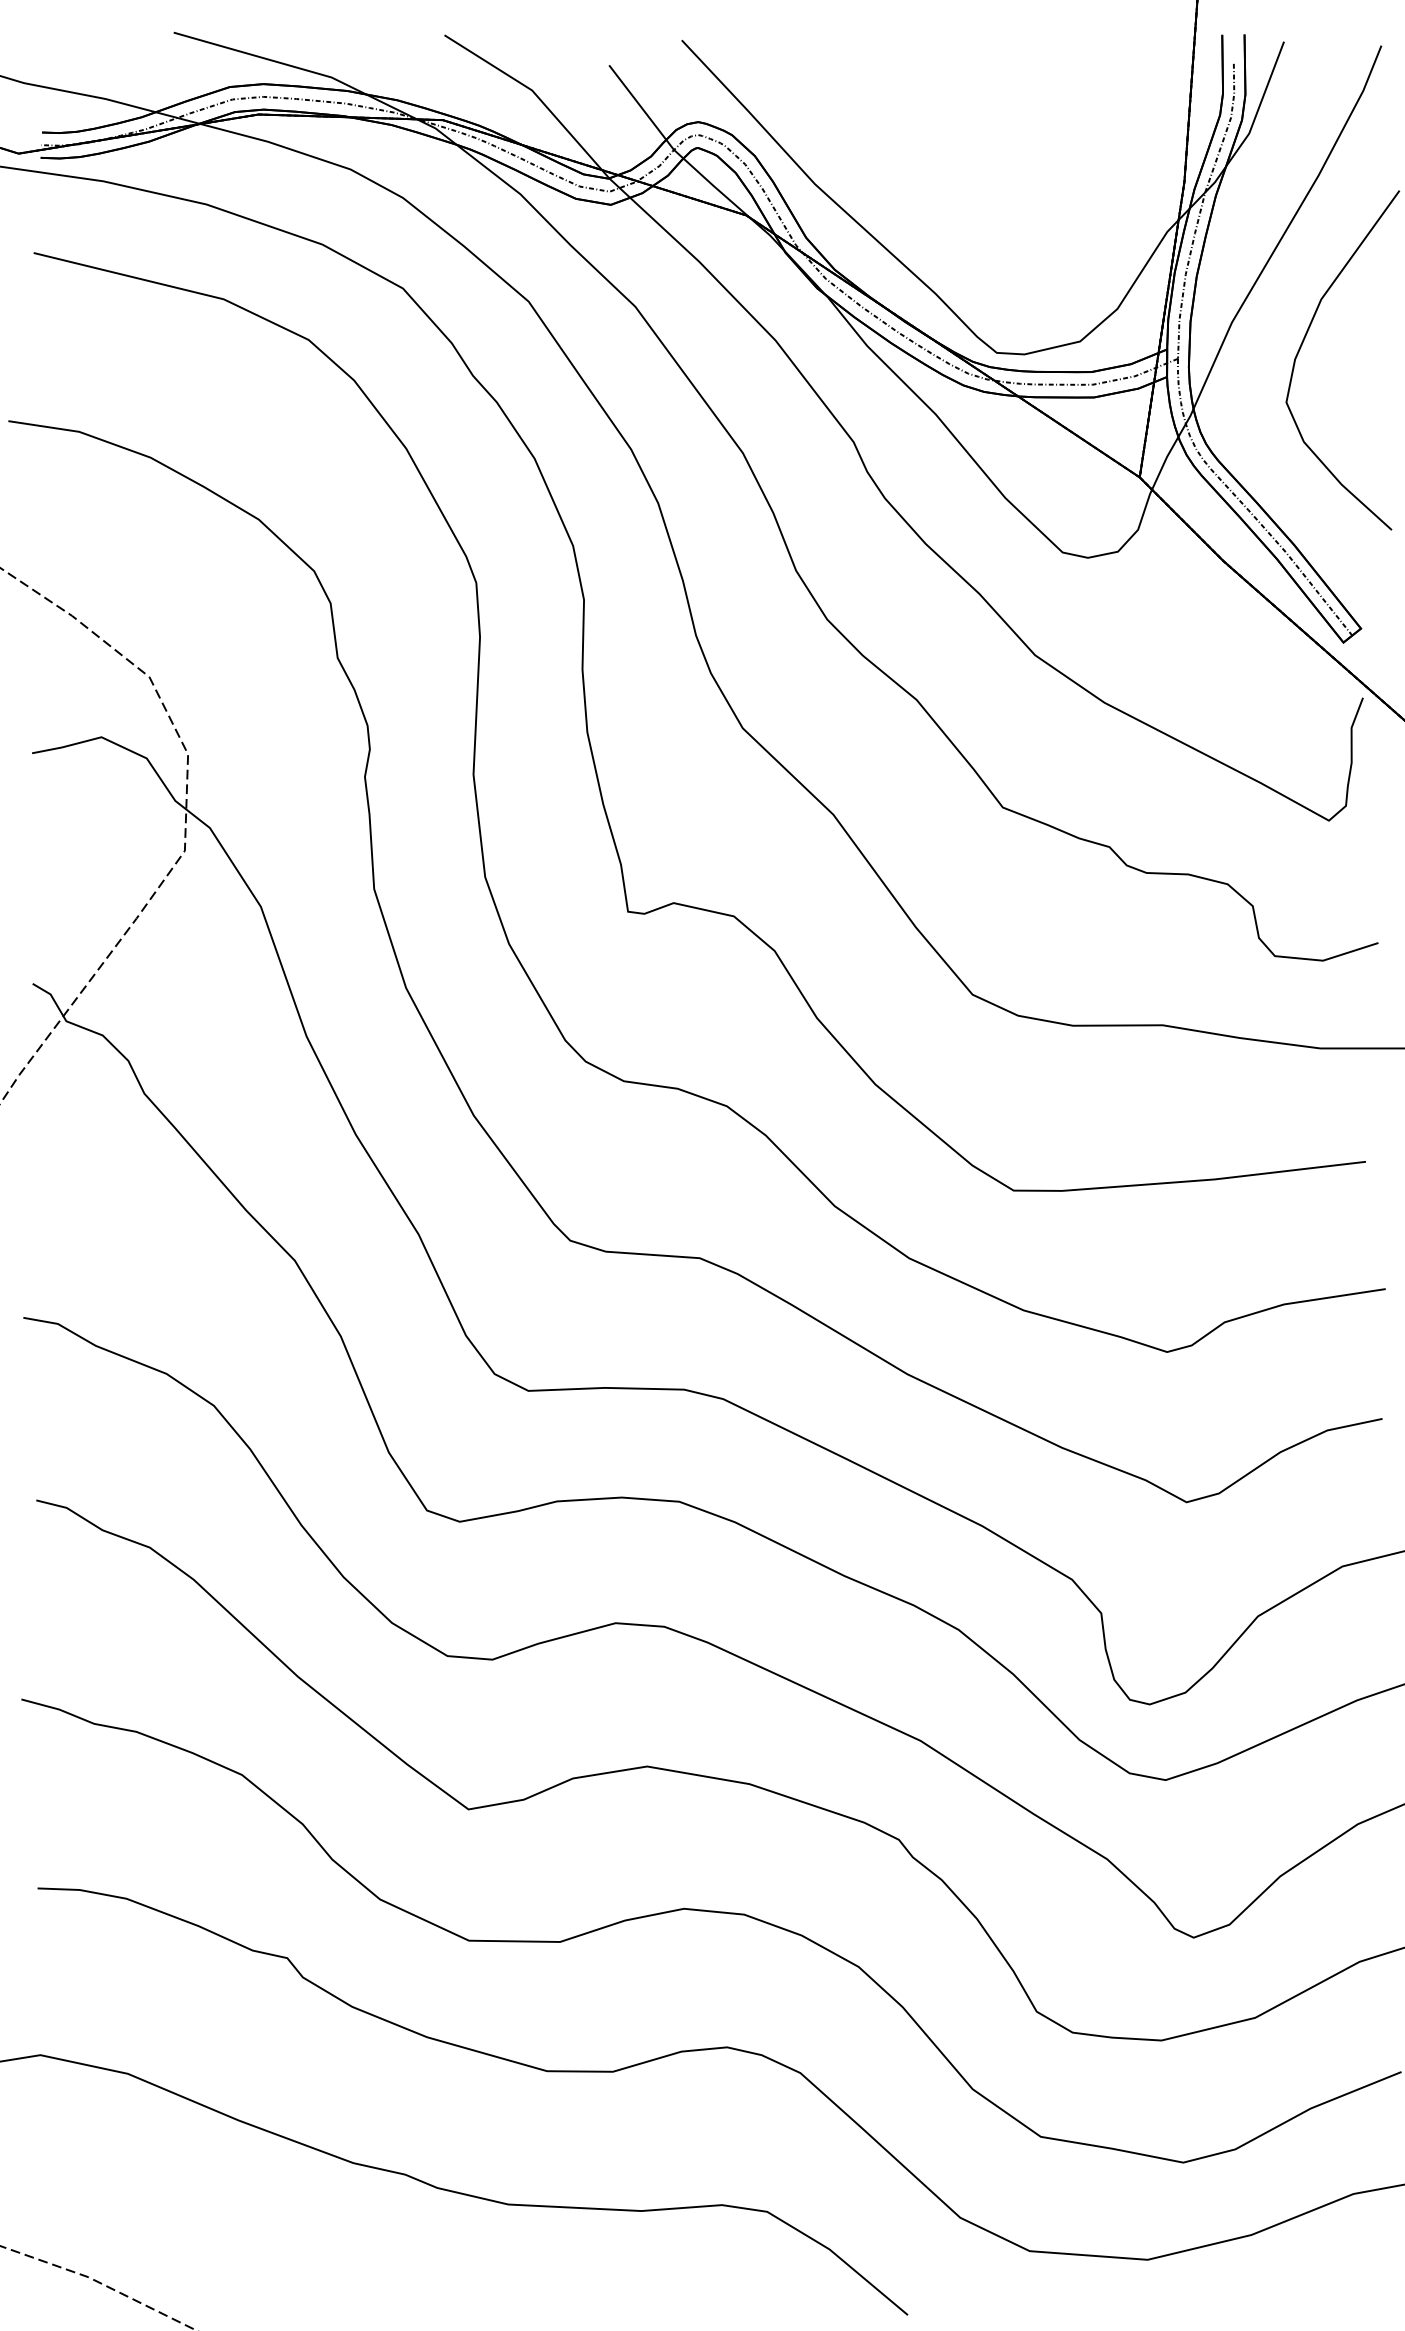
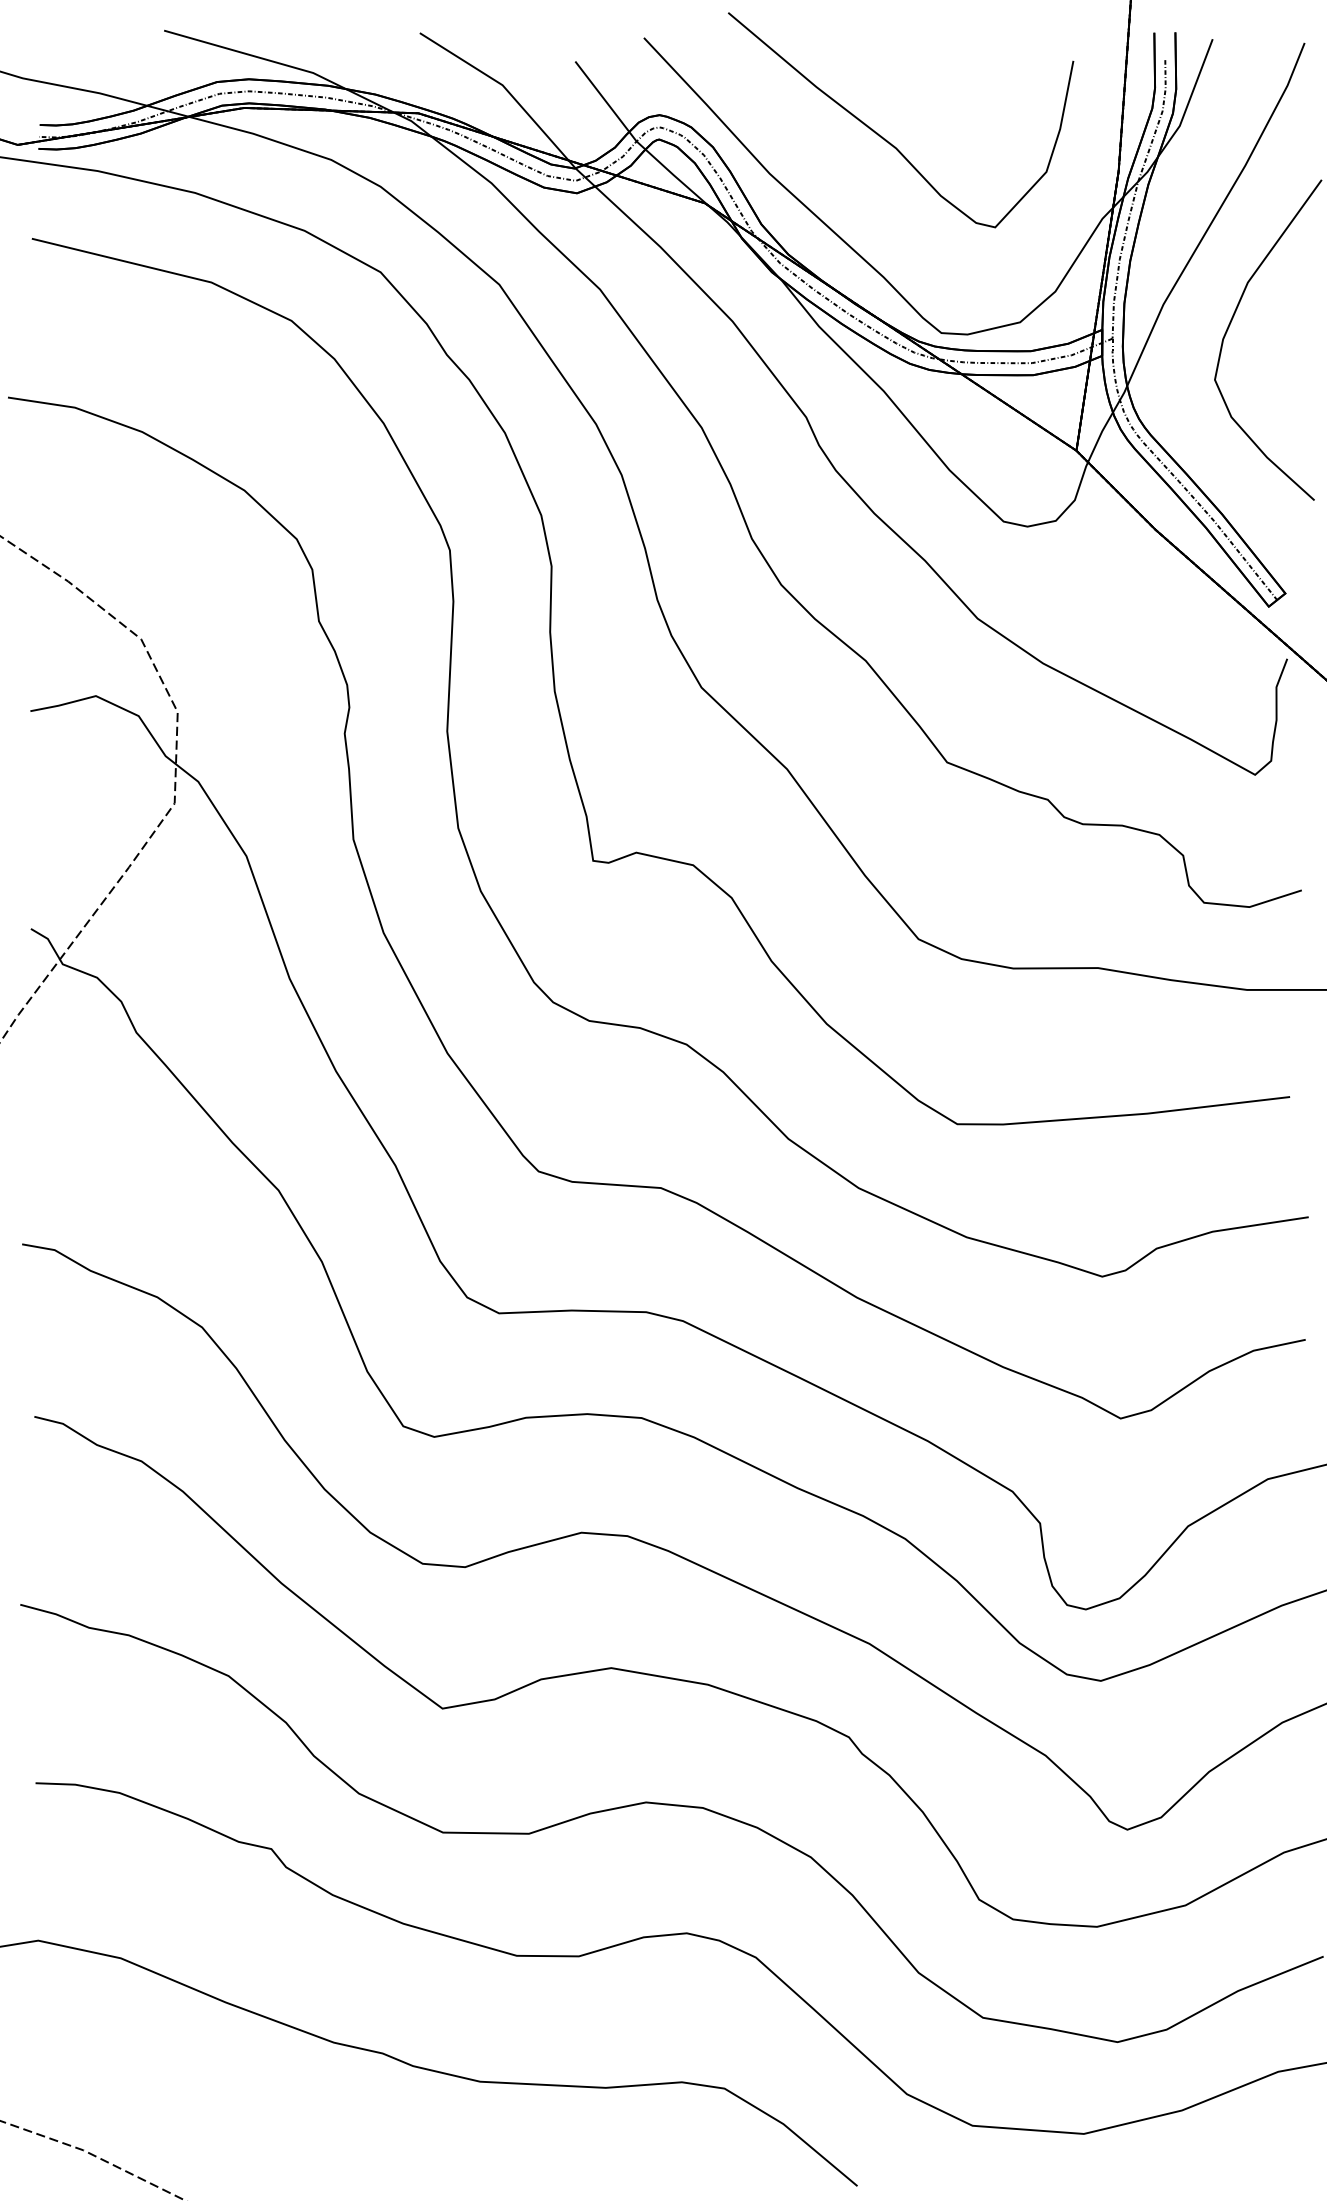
curve: (937, 146) -> (885, 138), added

